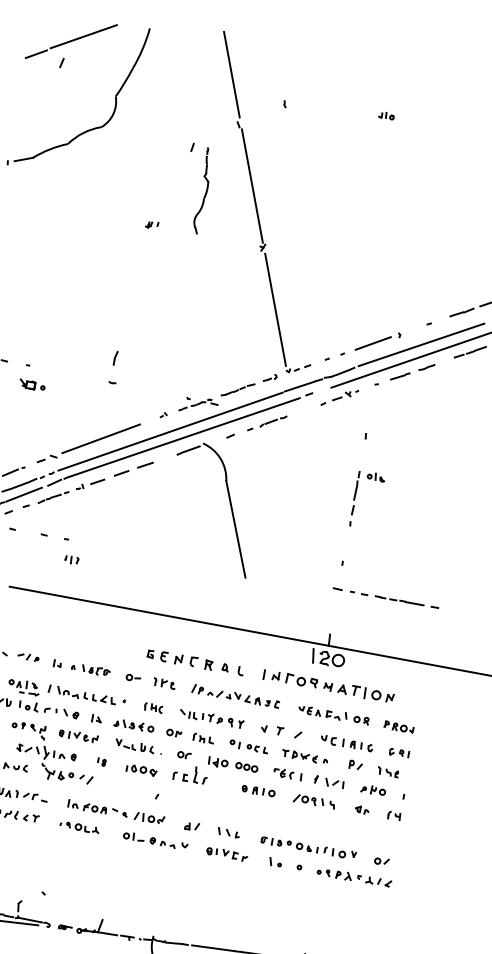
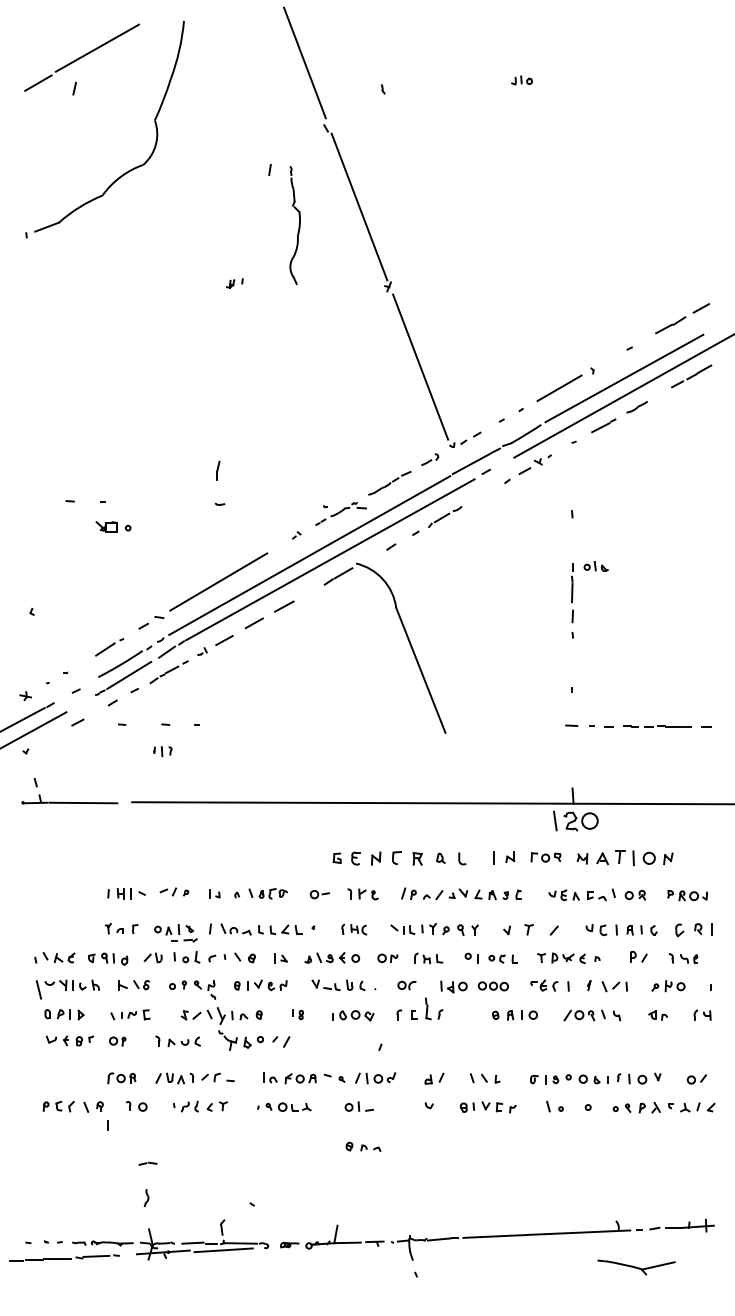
part: (71, 560) -> (162, 751), moved
part: (301, 681) -> (545, 857), size x0.7
part: (398, 753) -> (693, 930), size x1.4
part: (162, 842) -> (363, 1146), moved

